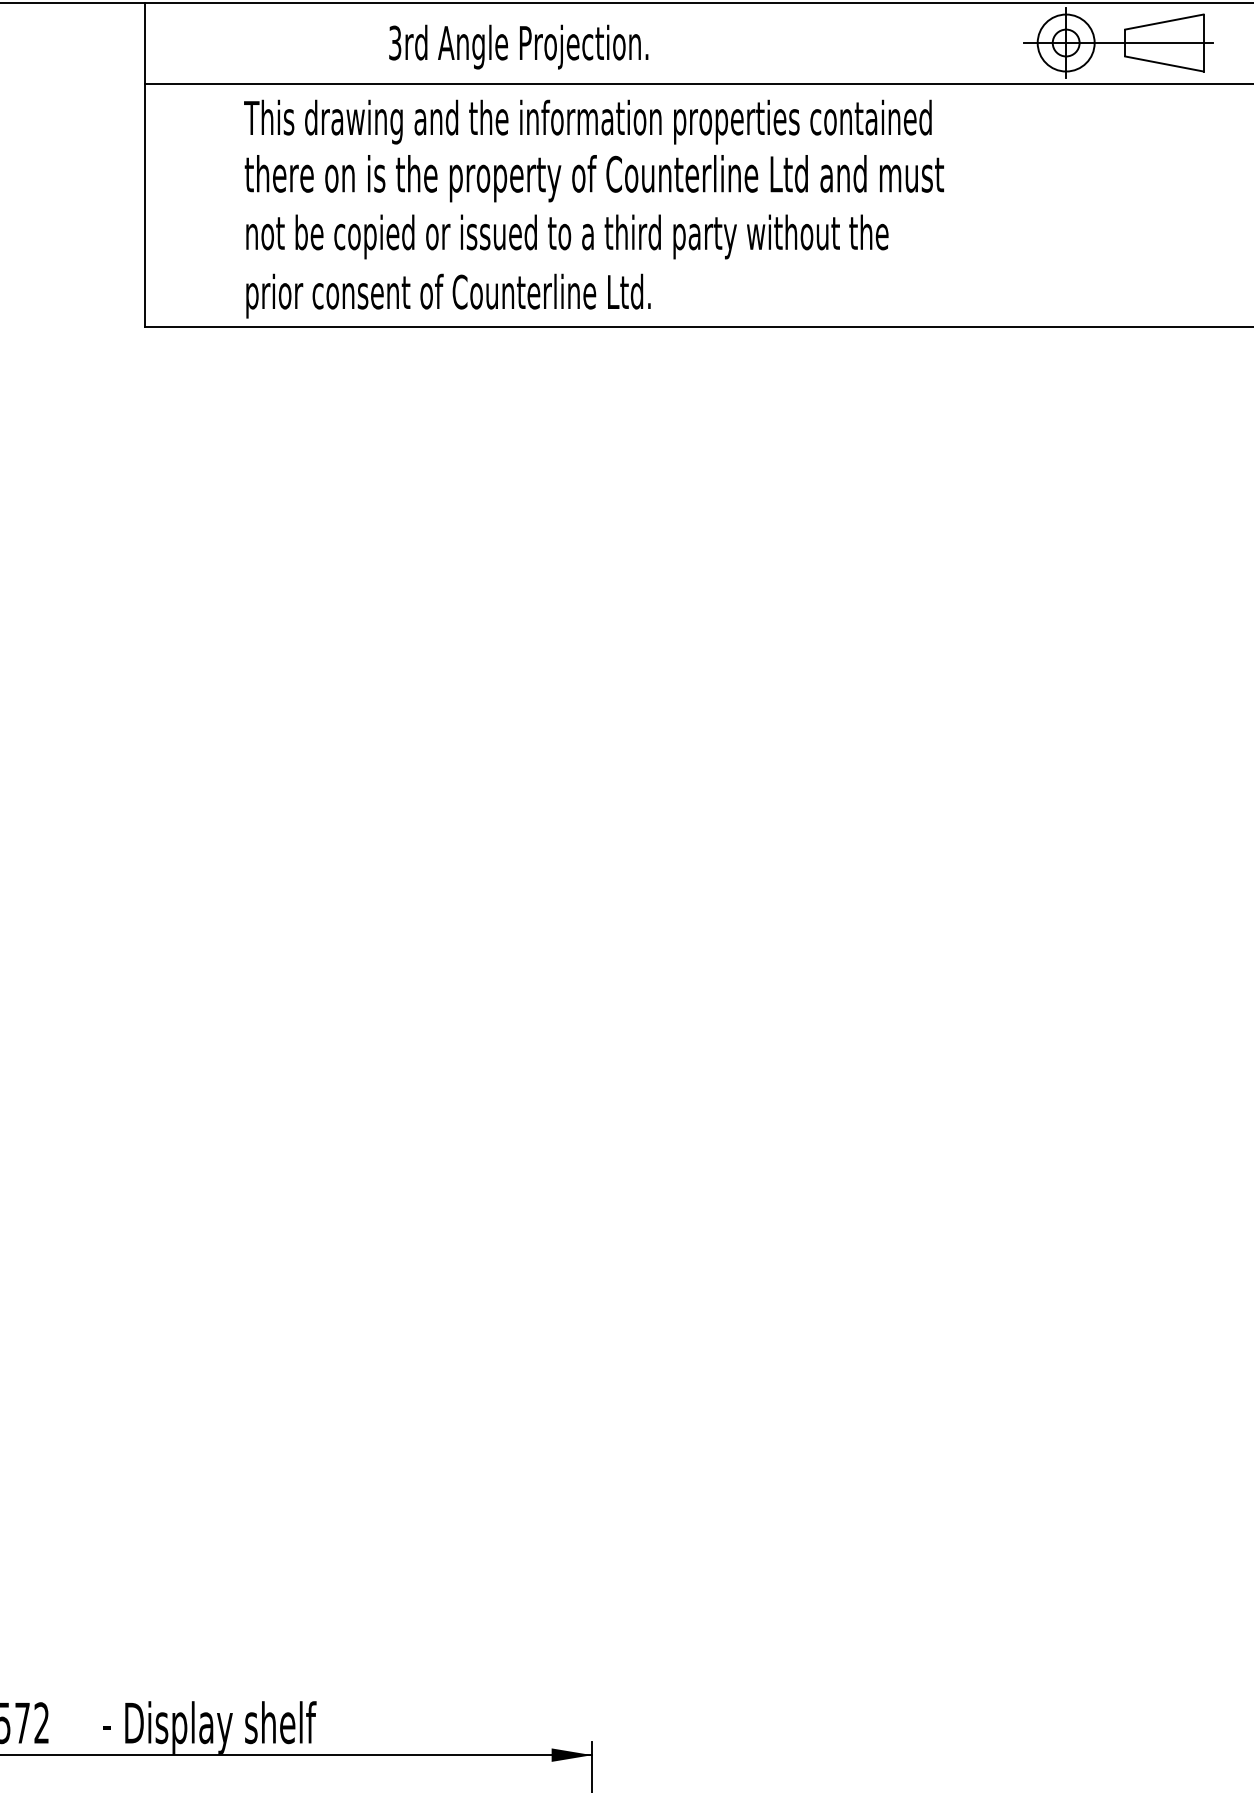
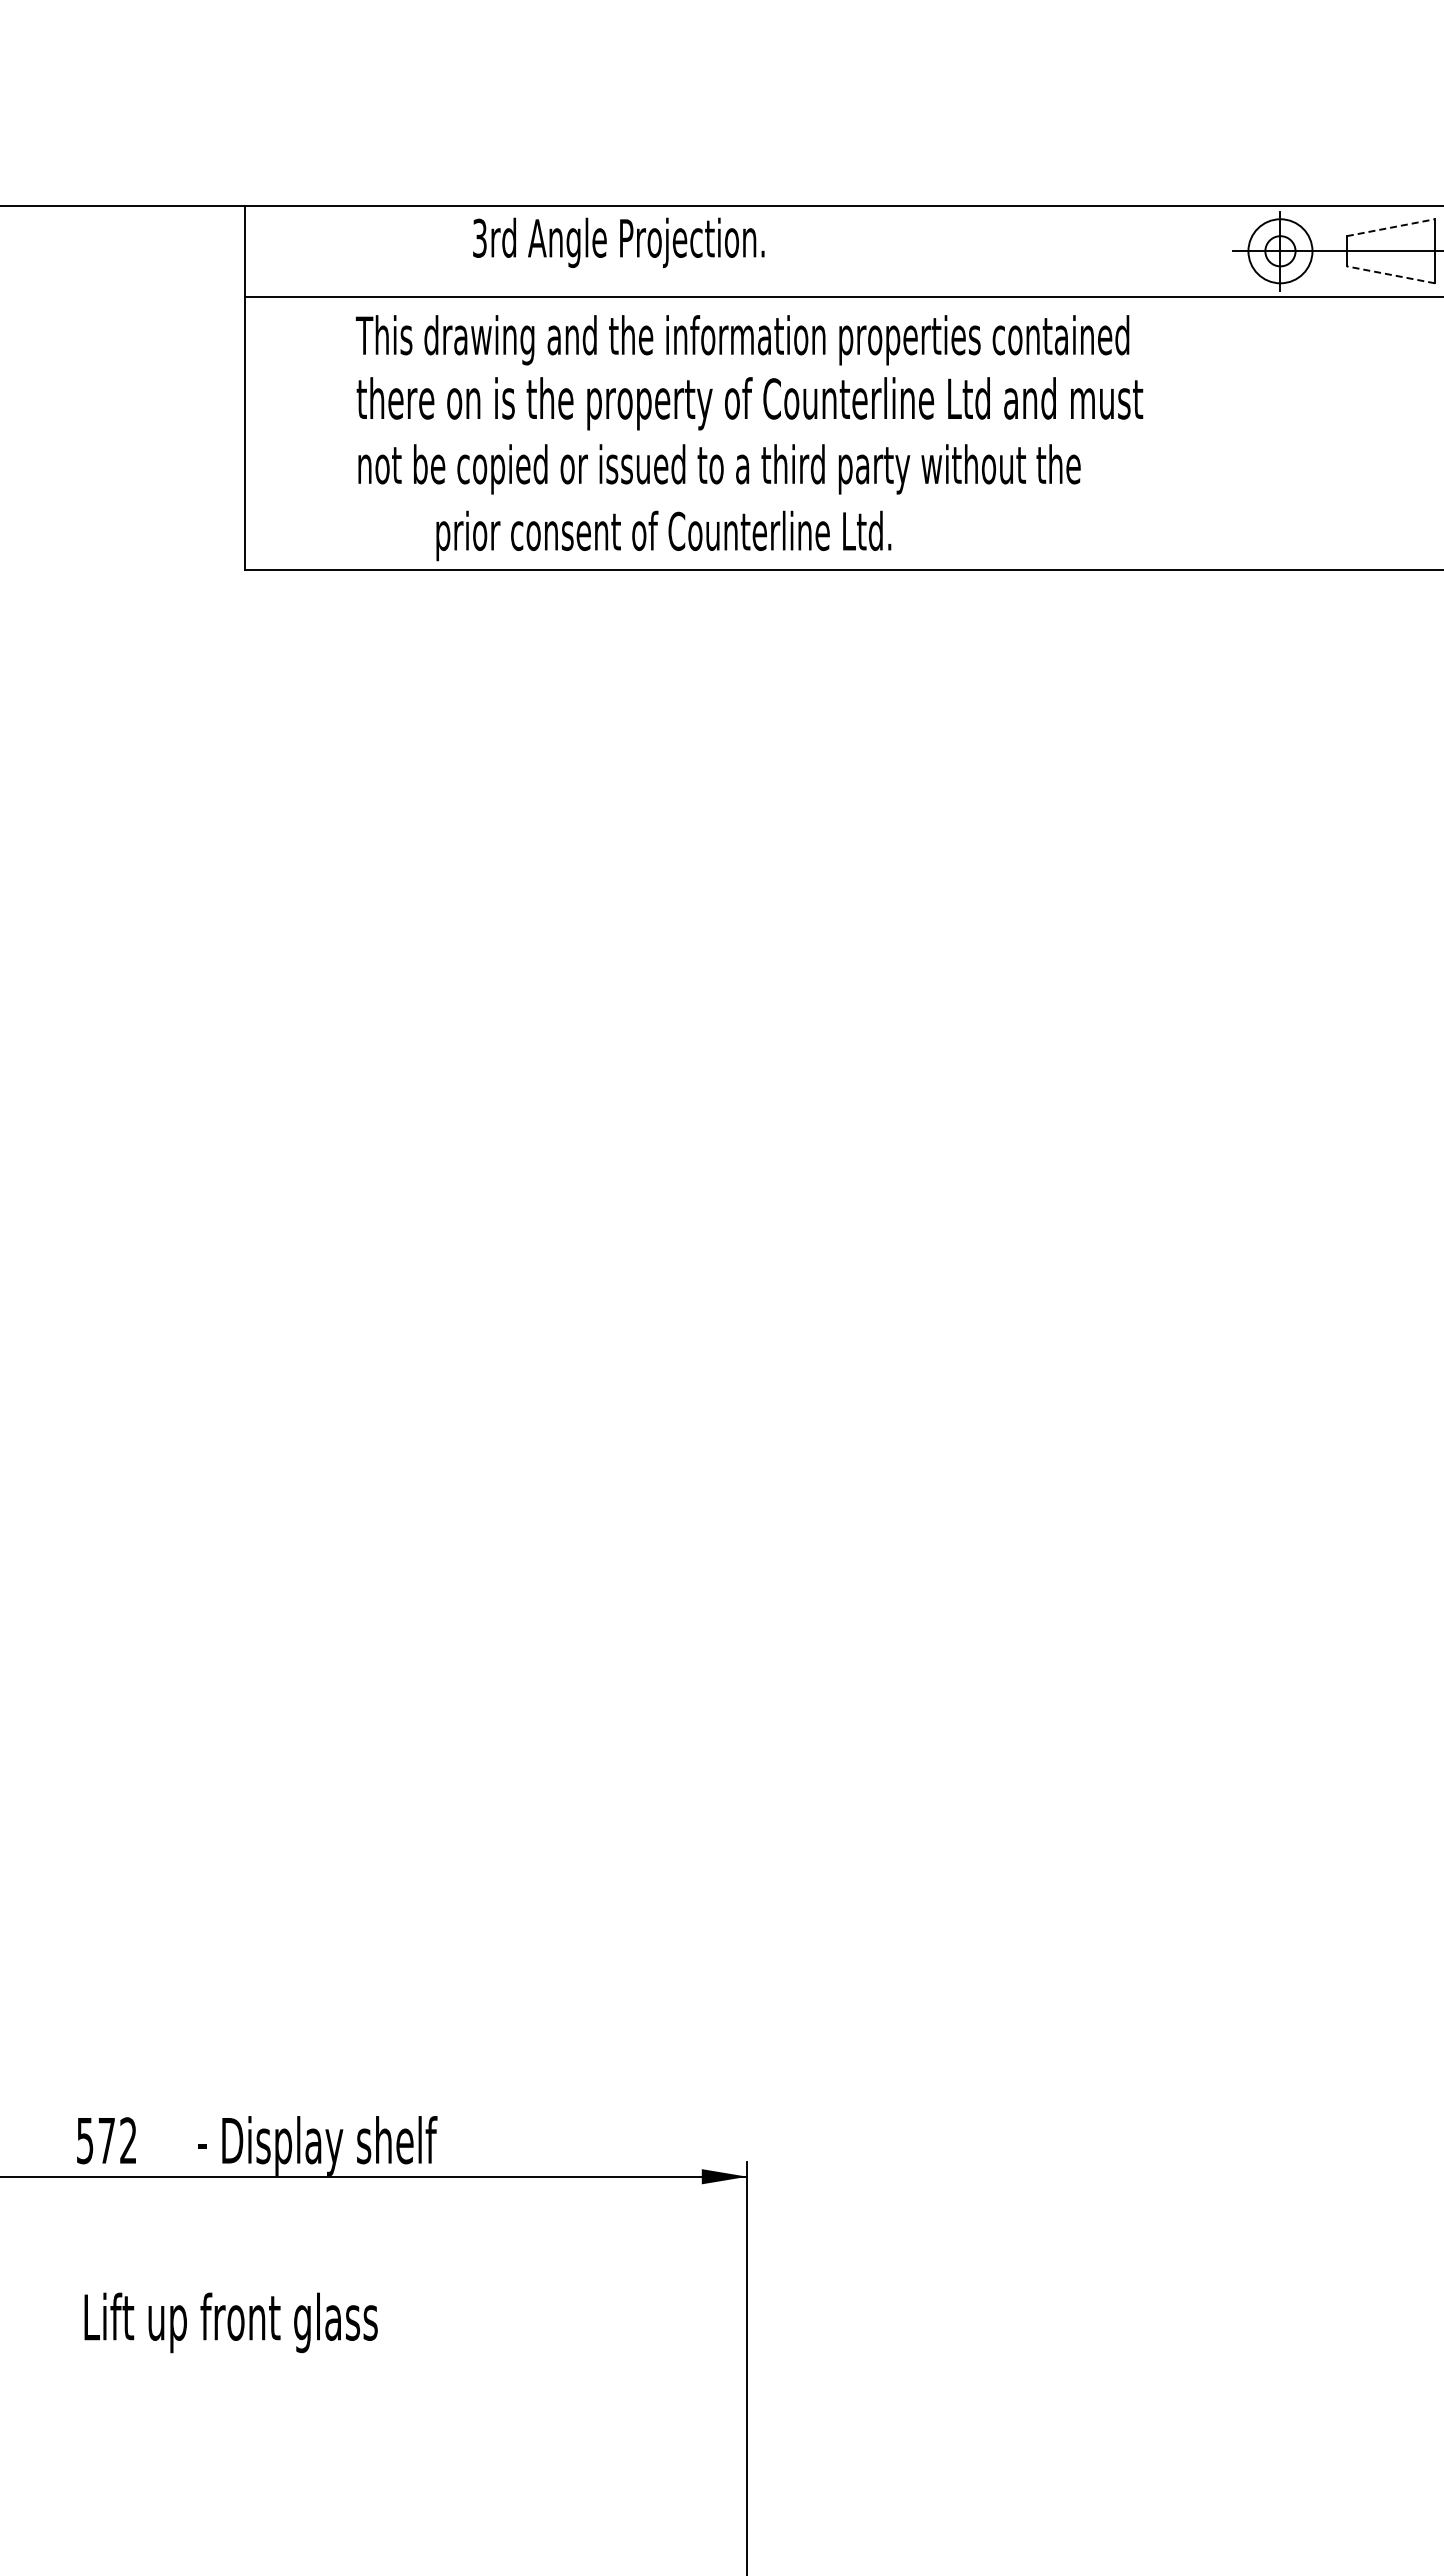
line: (1164, 21) -> (1390, 227), solid -> dashed
text: (518, 46) -> (618, 242), moved
line: (1164, 63) -> (1390, 274), solid -> dashed
text: (448, 295) -> (663, 535), moved

